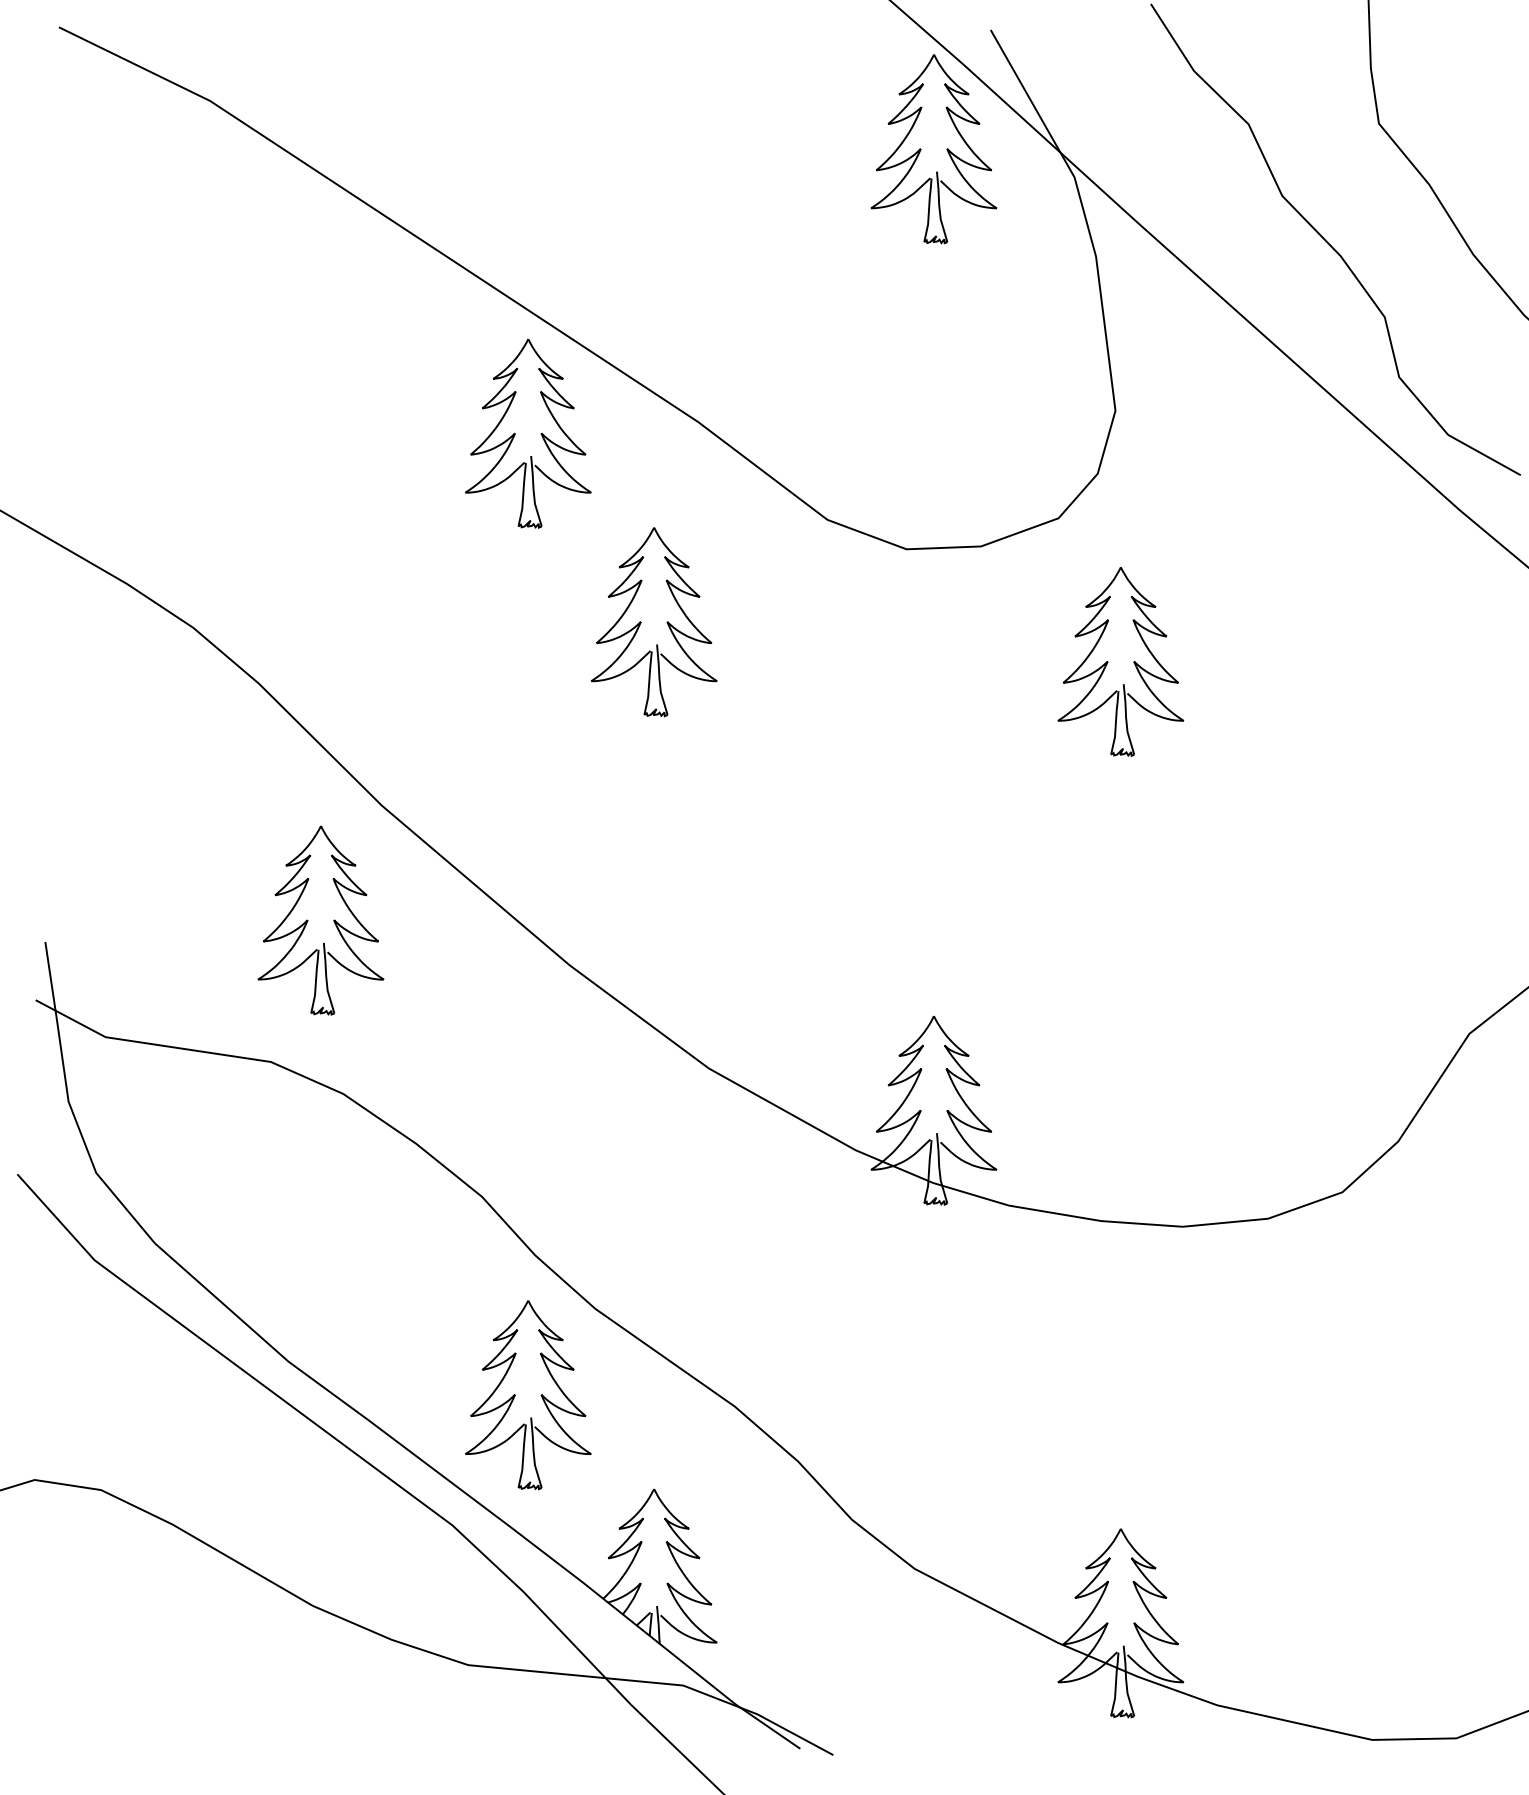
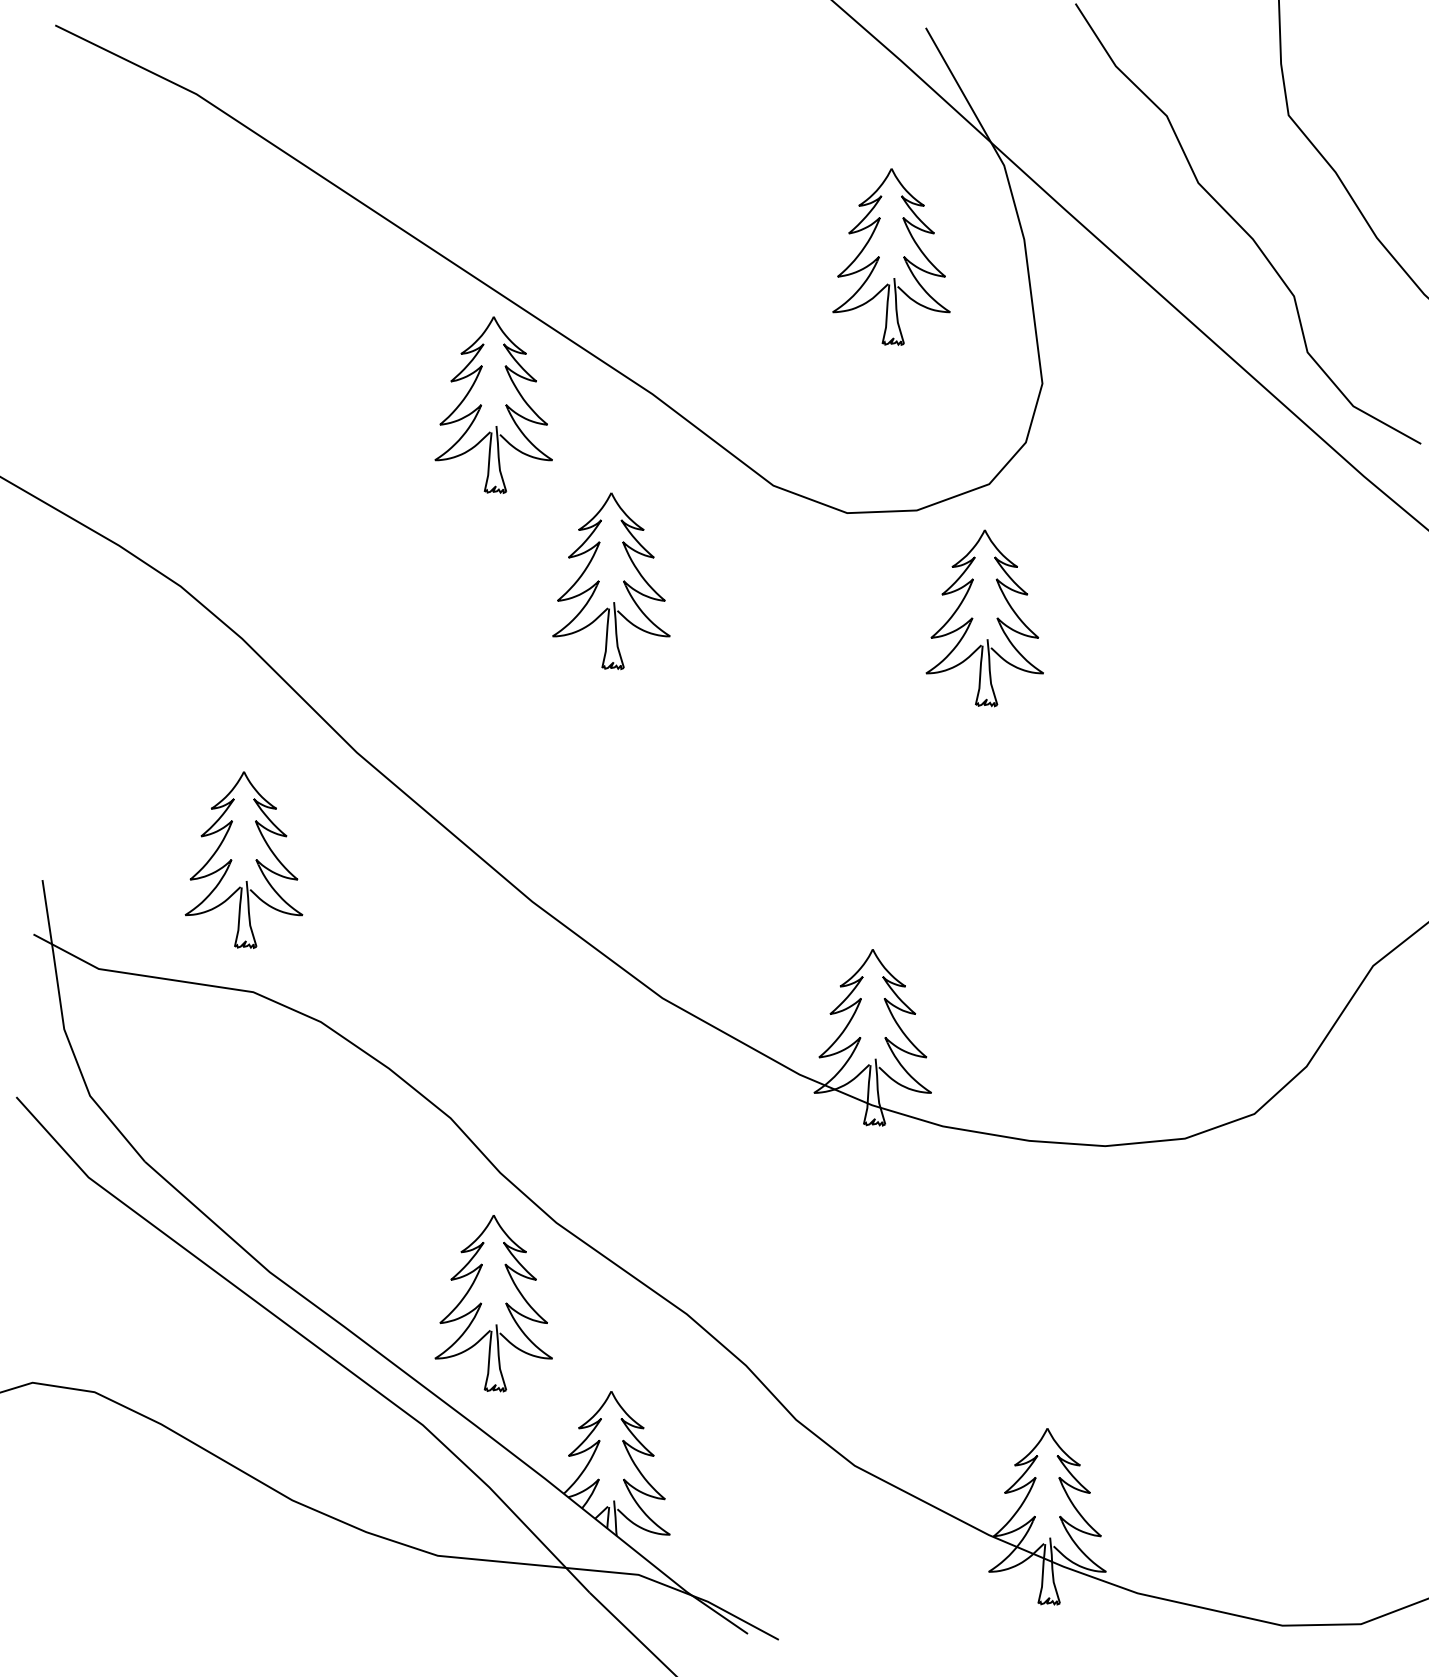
part: (921, 149) -> (879, 257), moved
part: (1108, 661) -> (973, 617), moved
part: (308, 920) -> (232, 859), moved

